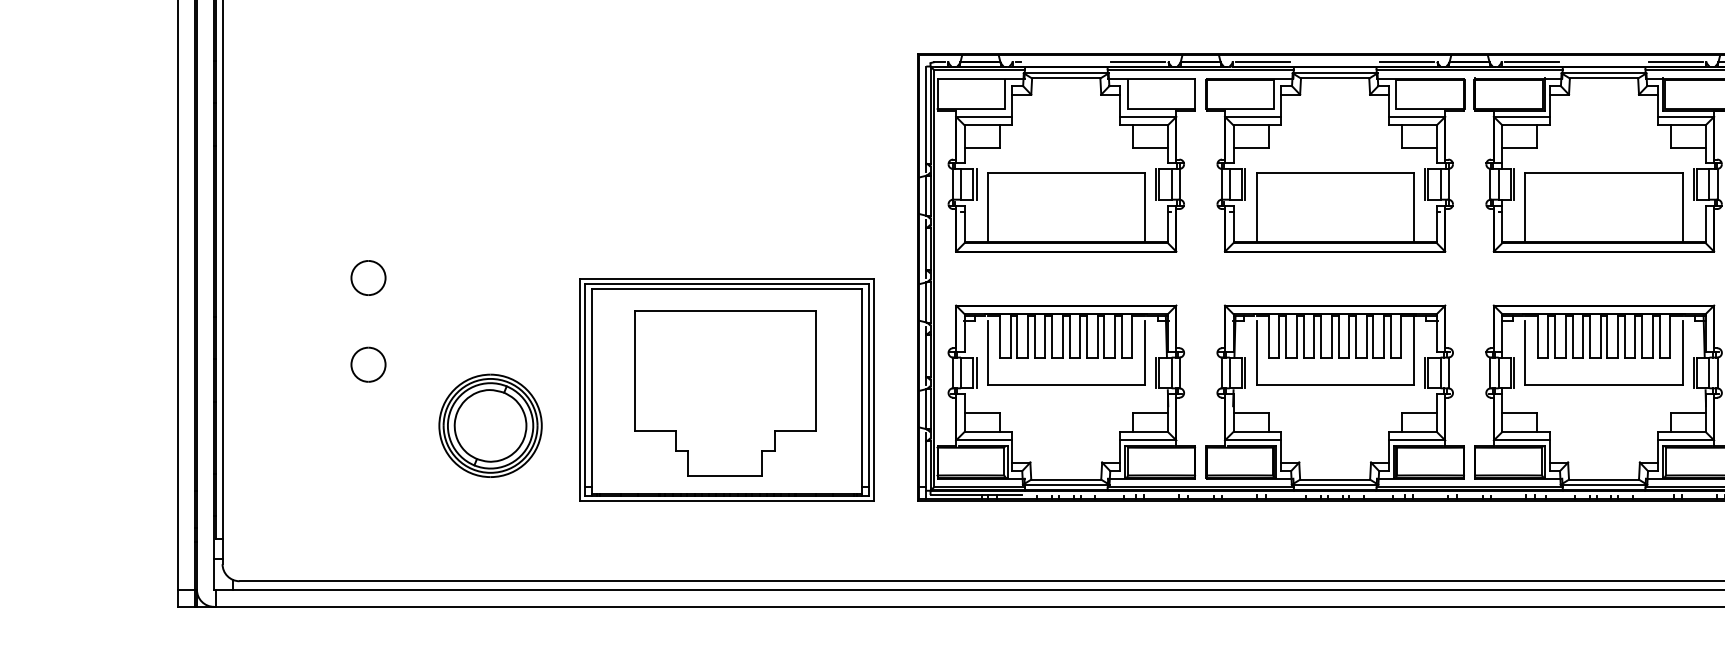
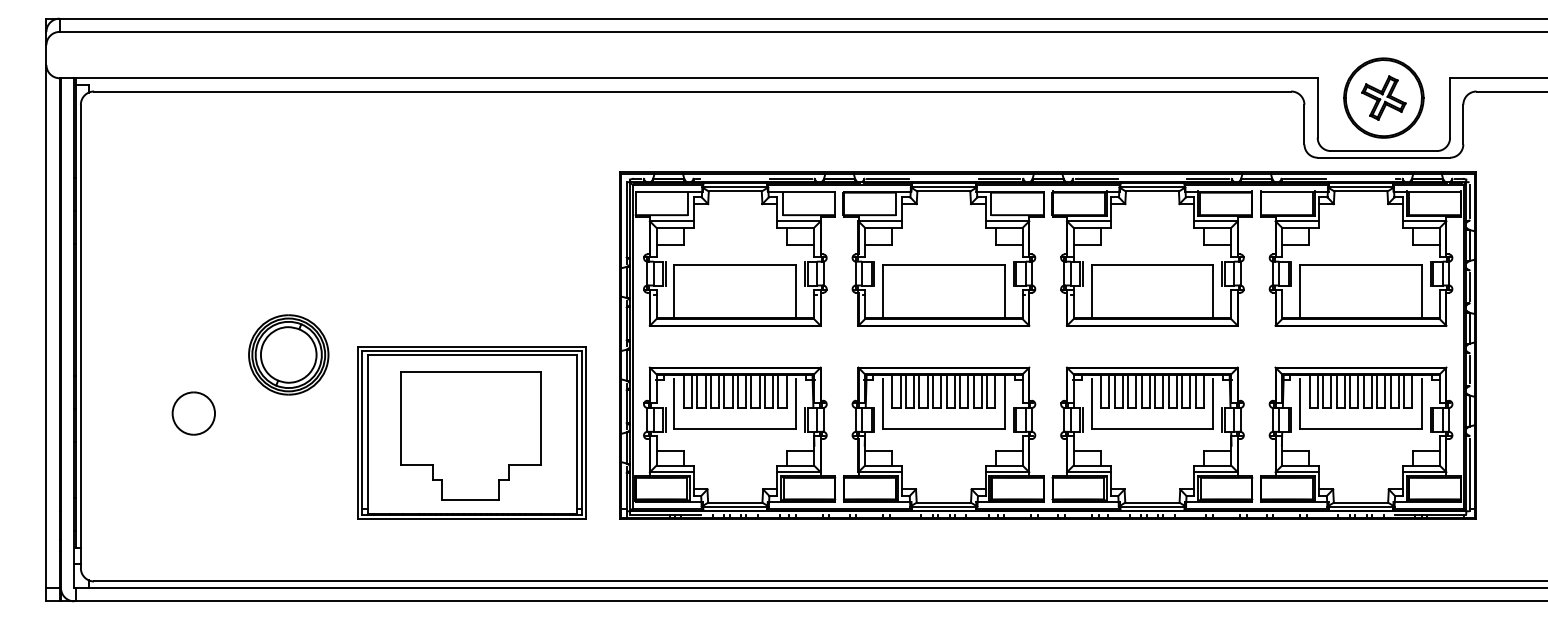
part: (369, 278) -> (194, 346), removed
part: (369, 364) -> (194, 413), size x1.6
part: (490, 425) -> (288, 354), moved

